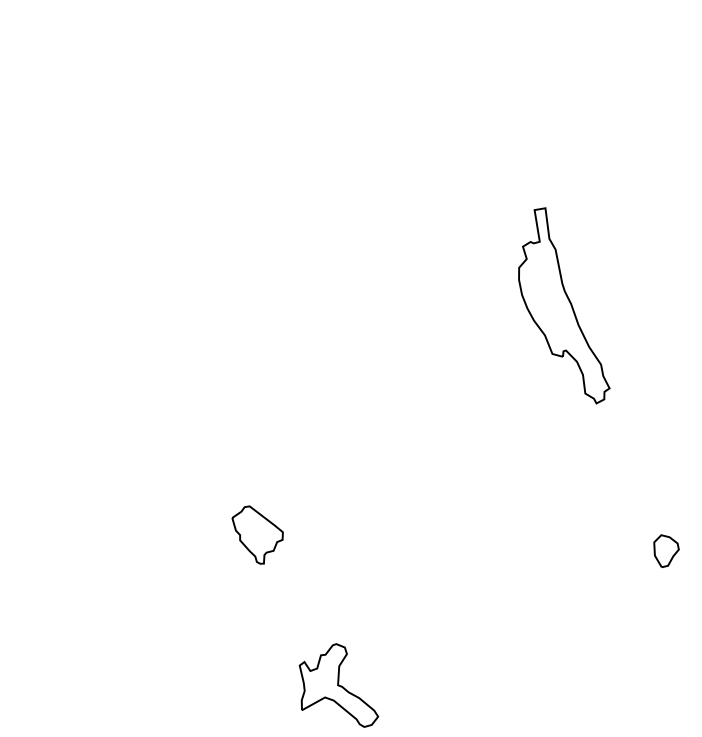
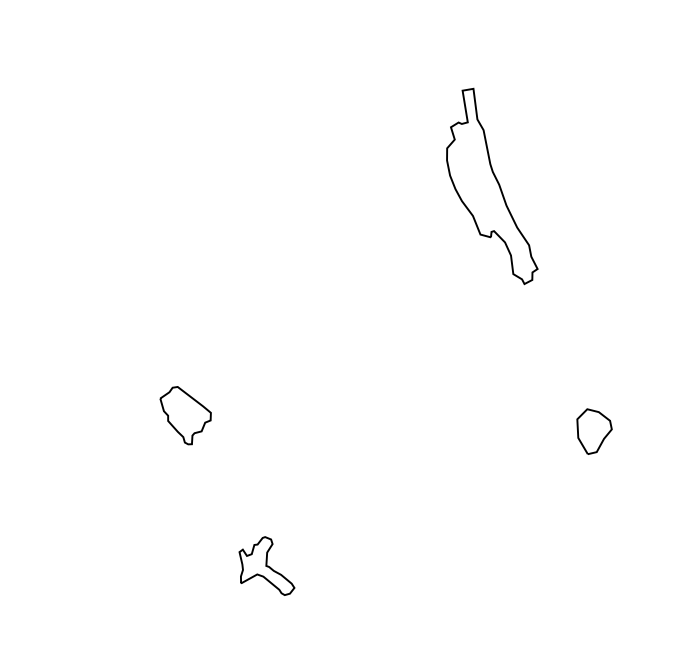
part: (666, 551) -> (594, 432), size x1.4
part: (338, 685) -> (266, 566), size x0.7

